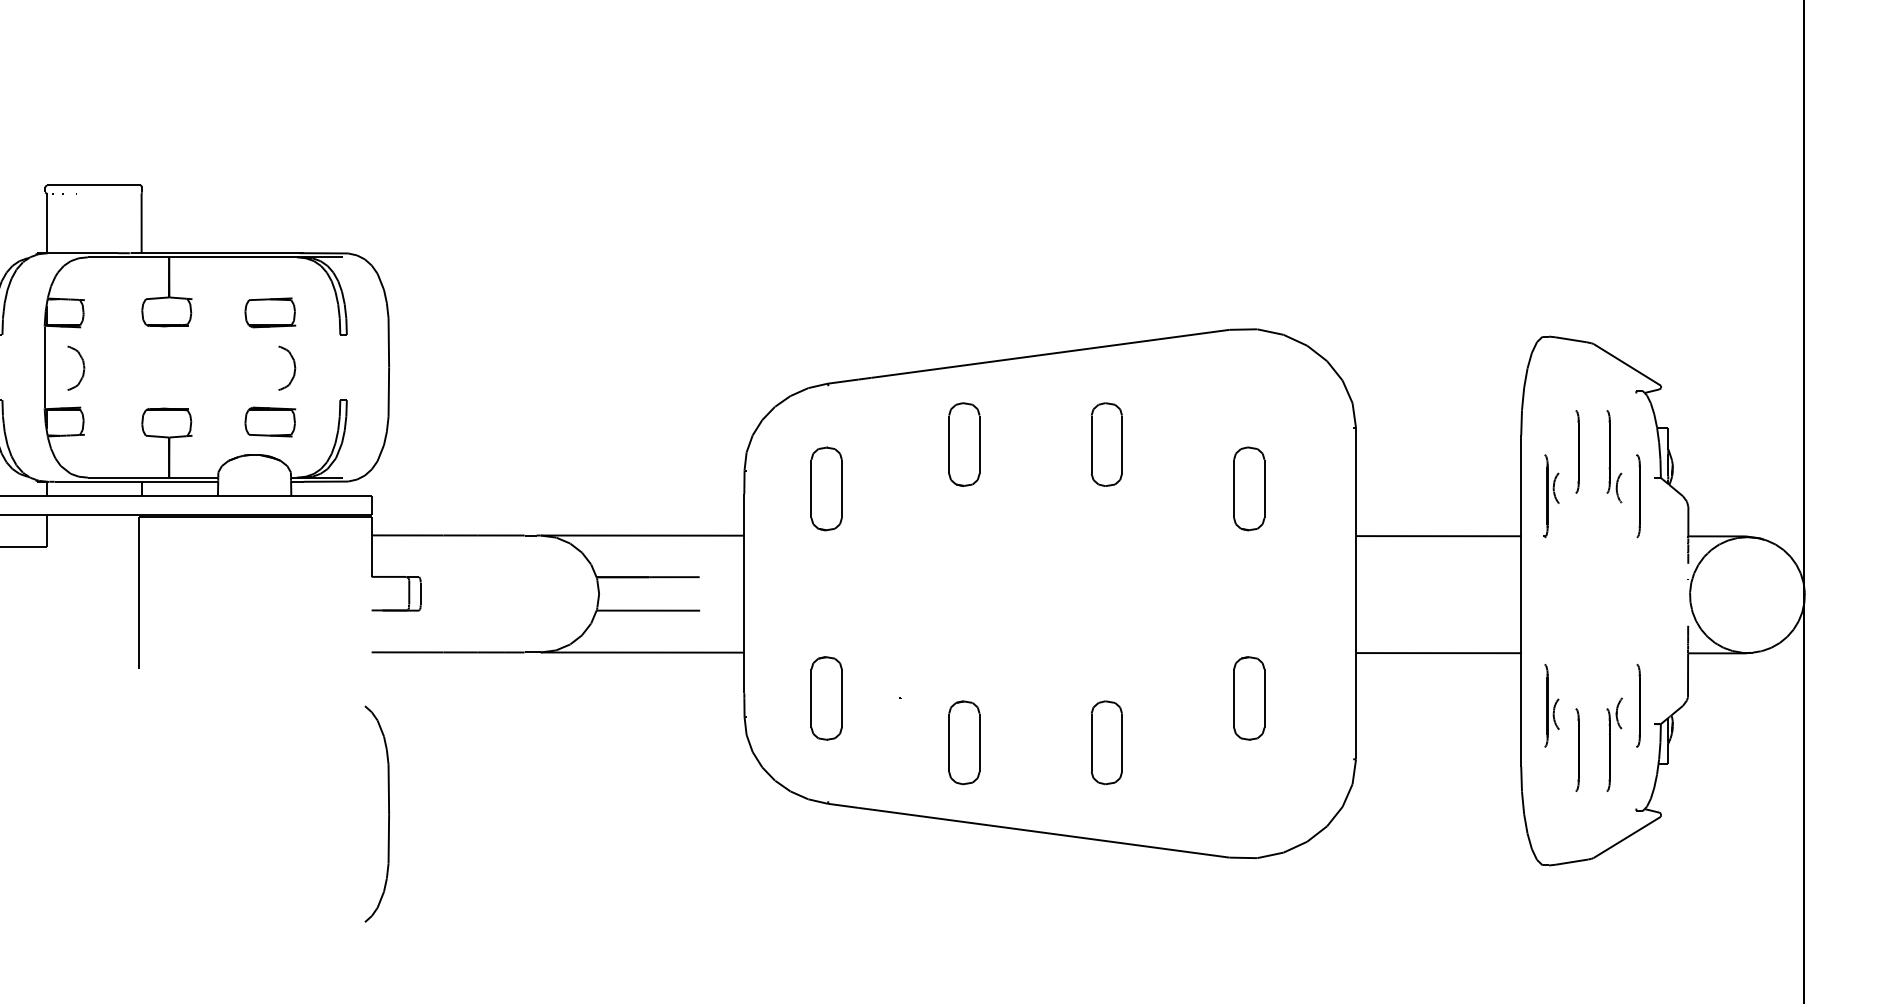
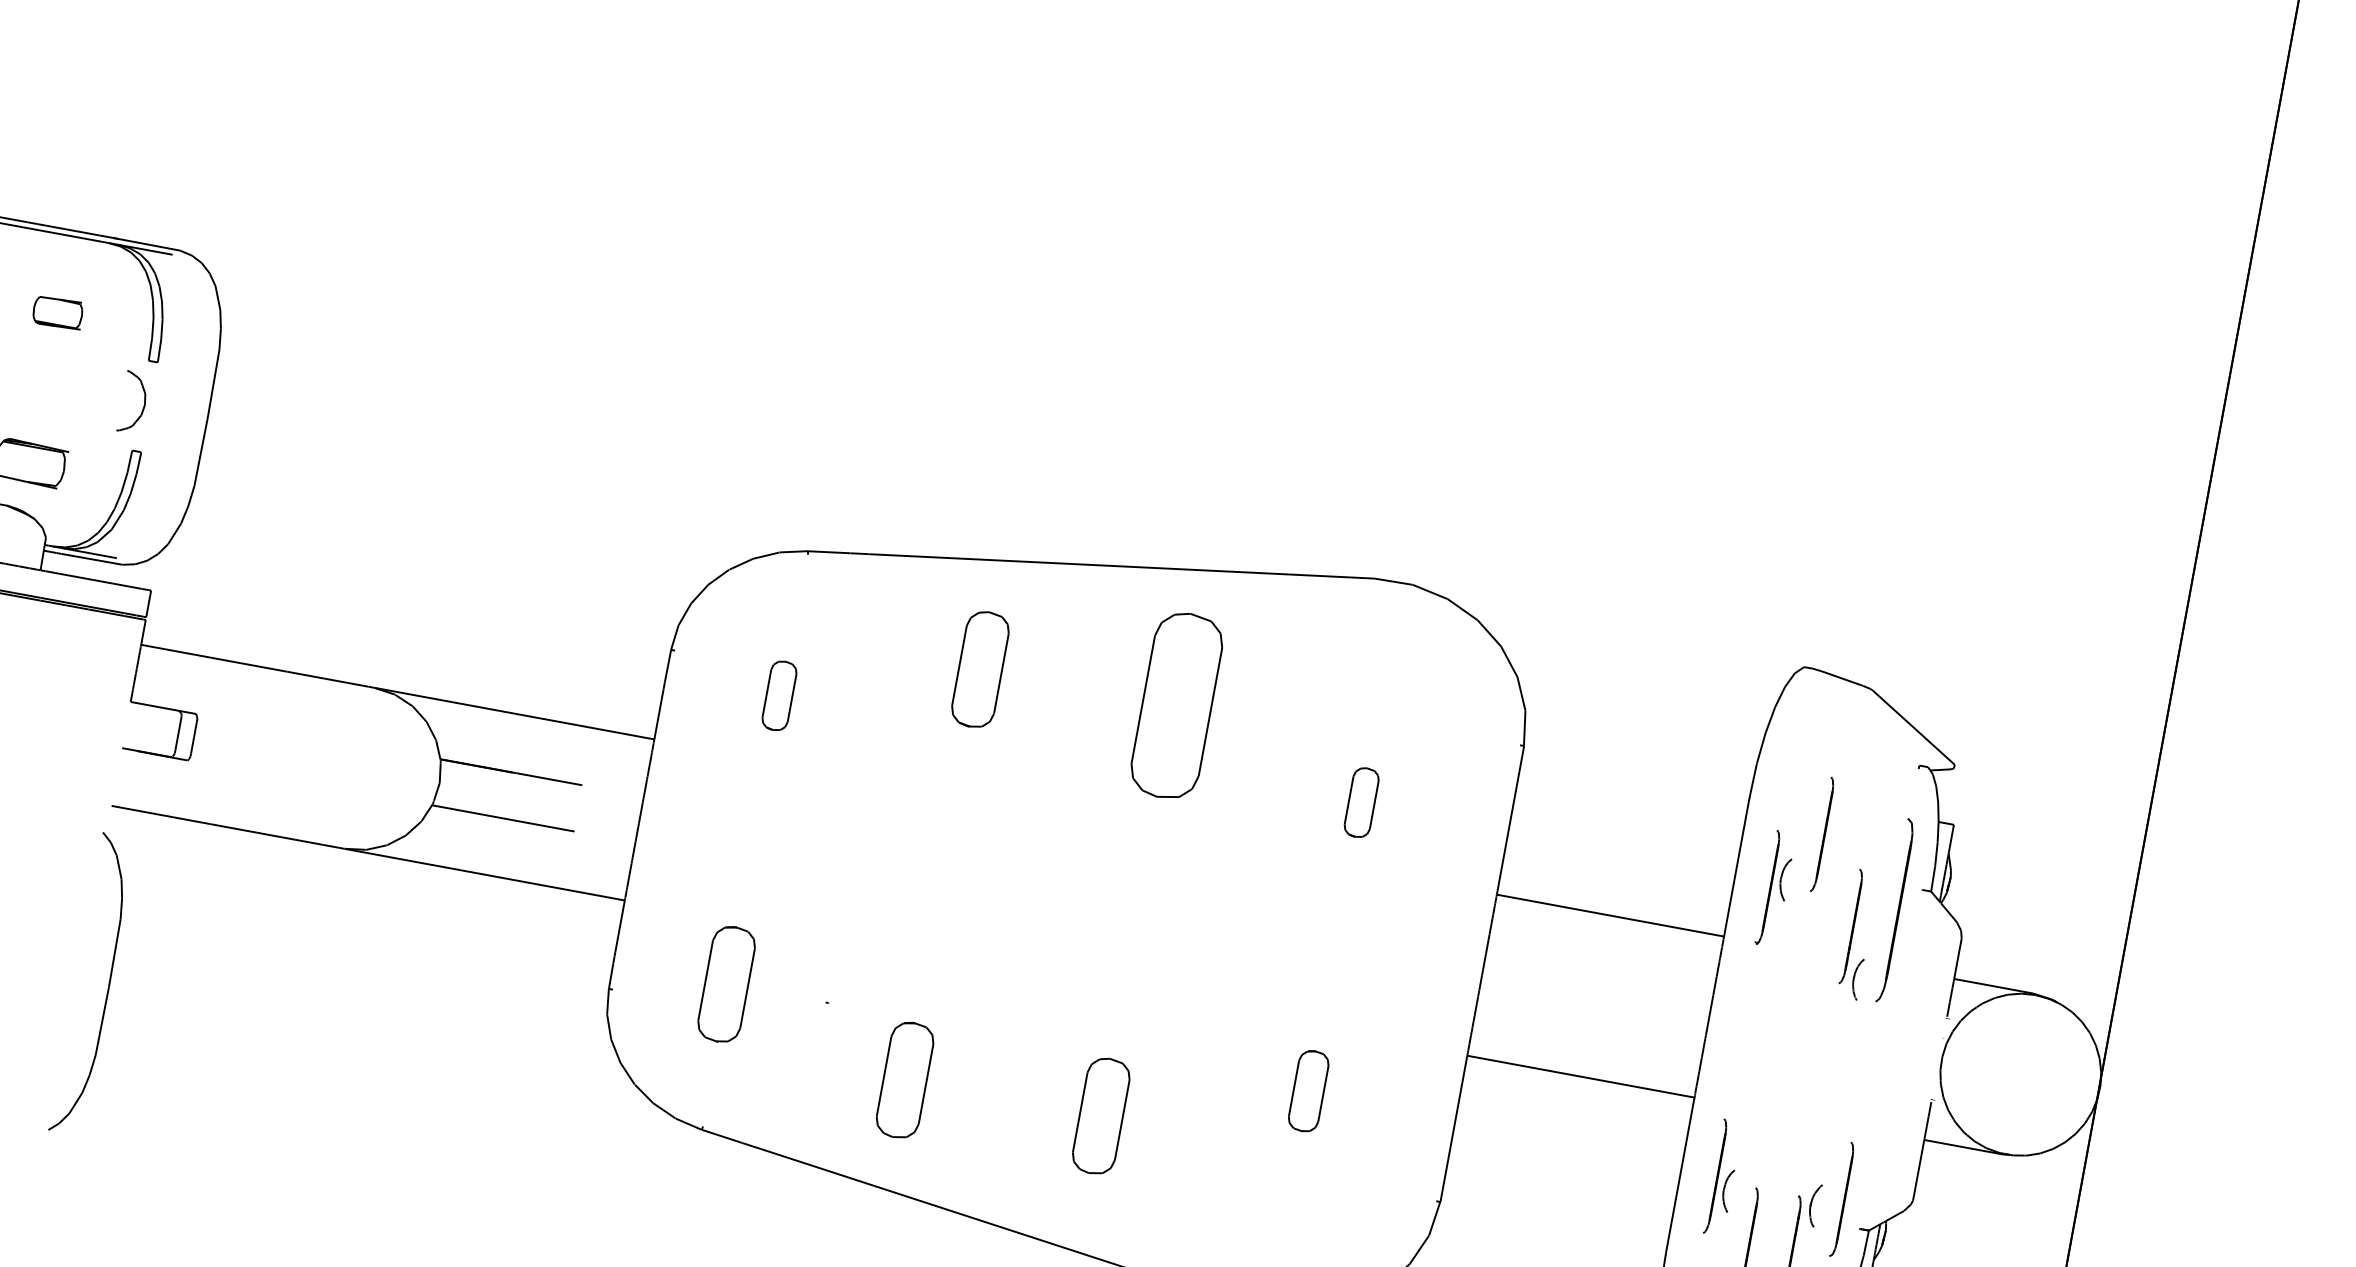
part: (270, 312) -> (58, 312), size x0.7
part: (293, 364) -> (143, 399), moved
part: (1106, 444) -> (1176, 705), size x1.6
part: (1614, 456) -> (1858, 934), moved
part: (826, 488) -> (779, 695), size x0.6
part: (1249, 488) -> (1361, 802), size x0.6
part: (1638, 496) -> (1895, 911), size x1.6
part: (1249, 698) -> (1308, 1091), size x0.7
part: (388, 813) -> (108, 986), moved

